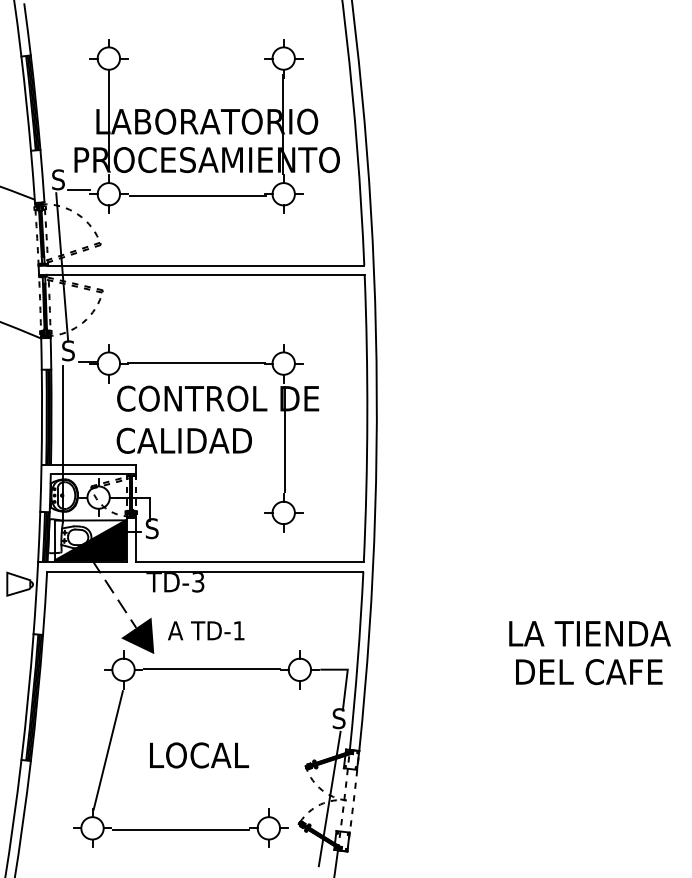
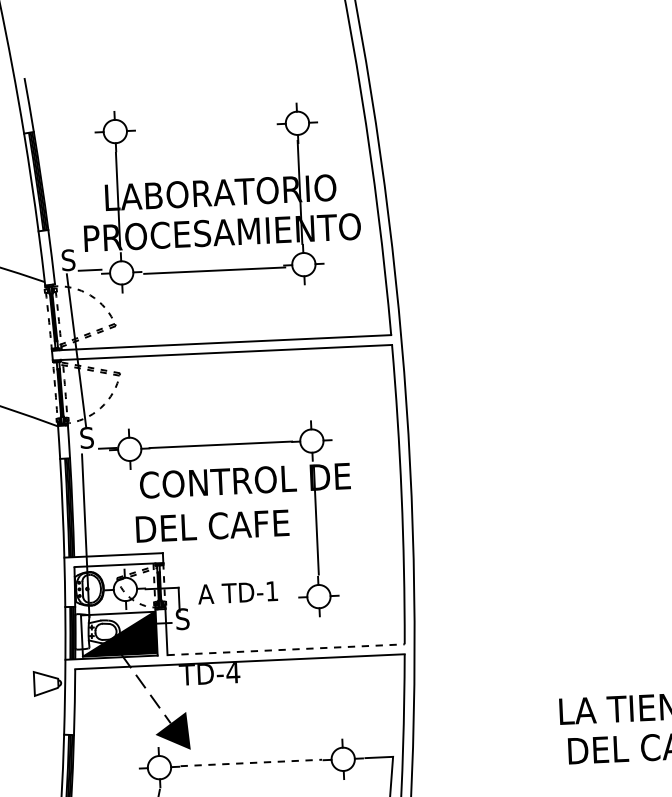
text: (184, 440) -> (212, 525), CALIDAD -> DEL CAFE
line: (249, 562) -> (285, 649), solid -> dashed
text: (197, 582) -> (232, 673), TD-3 -> TD-4
text: (206, 630) -> (238, 592), moved
line: (211, 669) -> (251, 763), solid -> dashed

